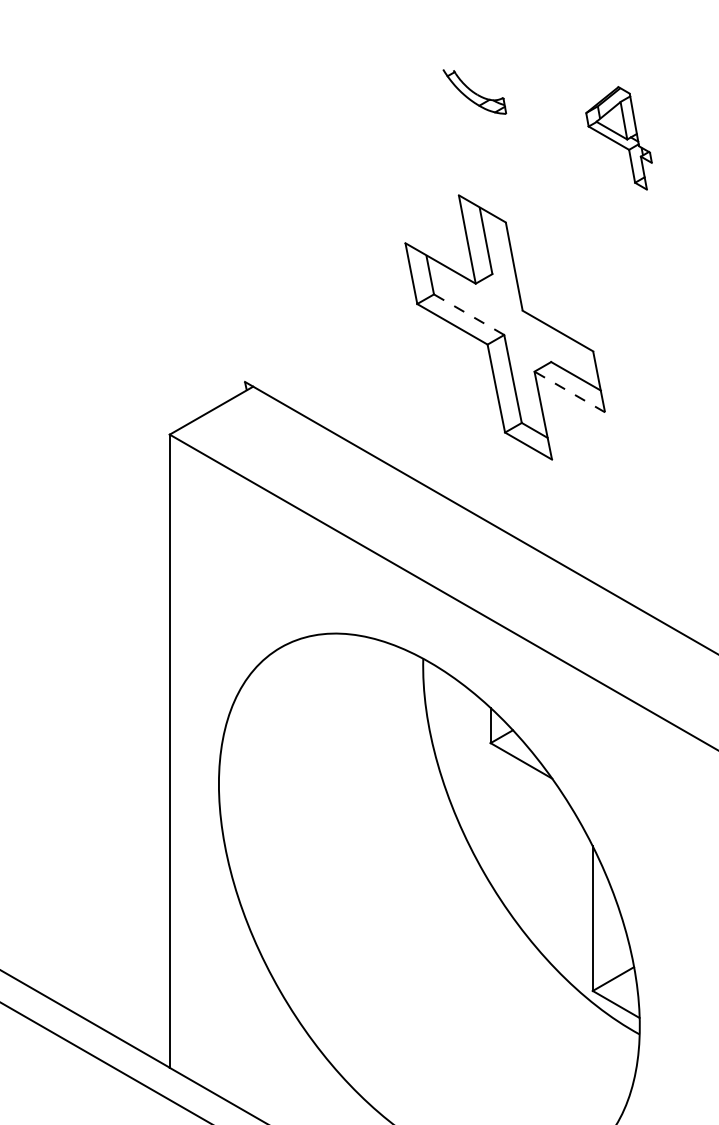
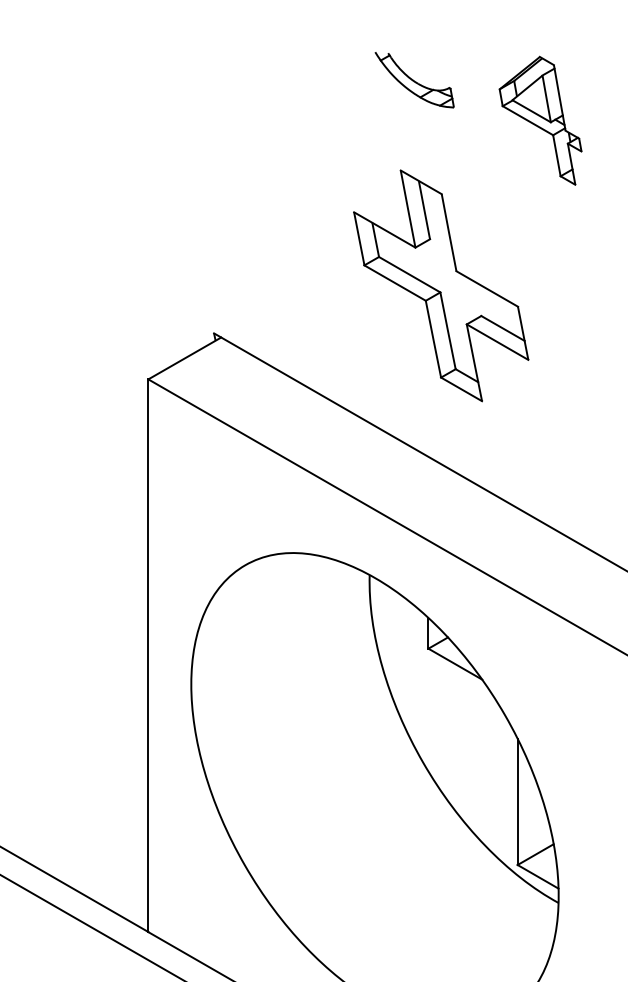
part: (474, 92) -> (414, 80), size x1.43
part: (618, 138) -> (540, 120), size x1.43
line: (468, 314) -> (409, 274), dashed -> solid
line: (569, 392) -> (497, 342), dashed -> solid

